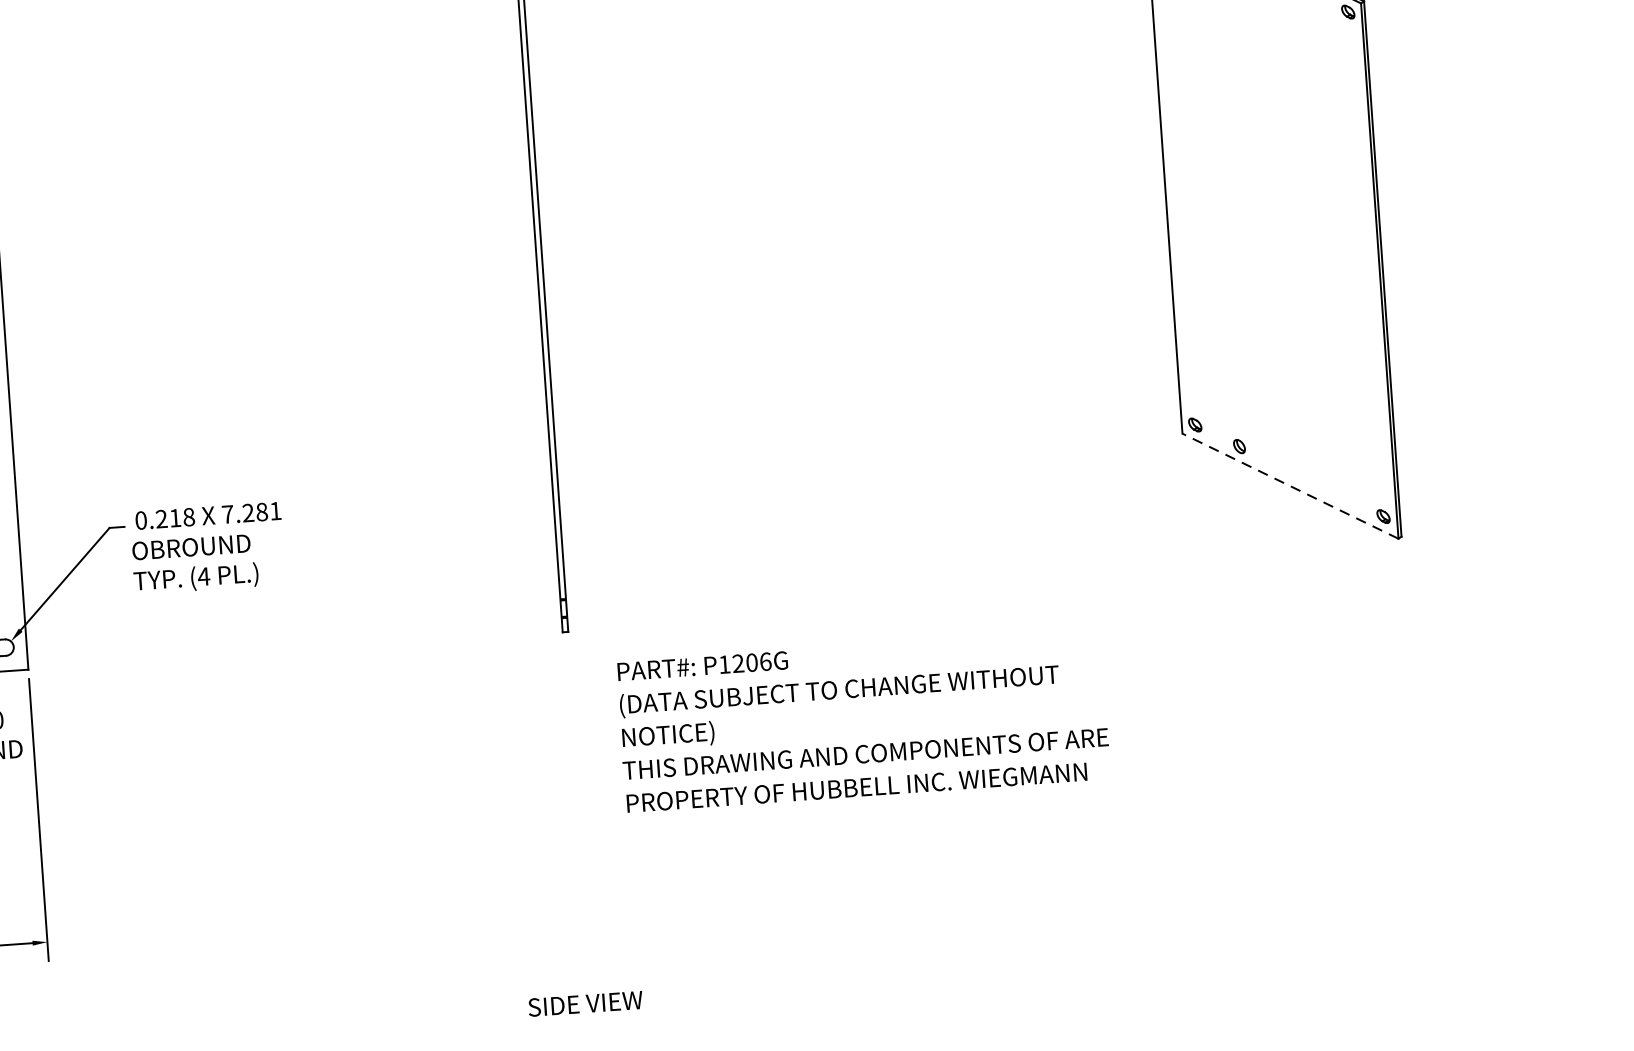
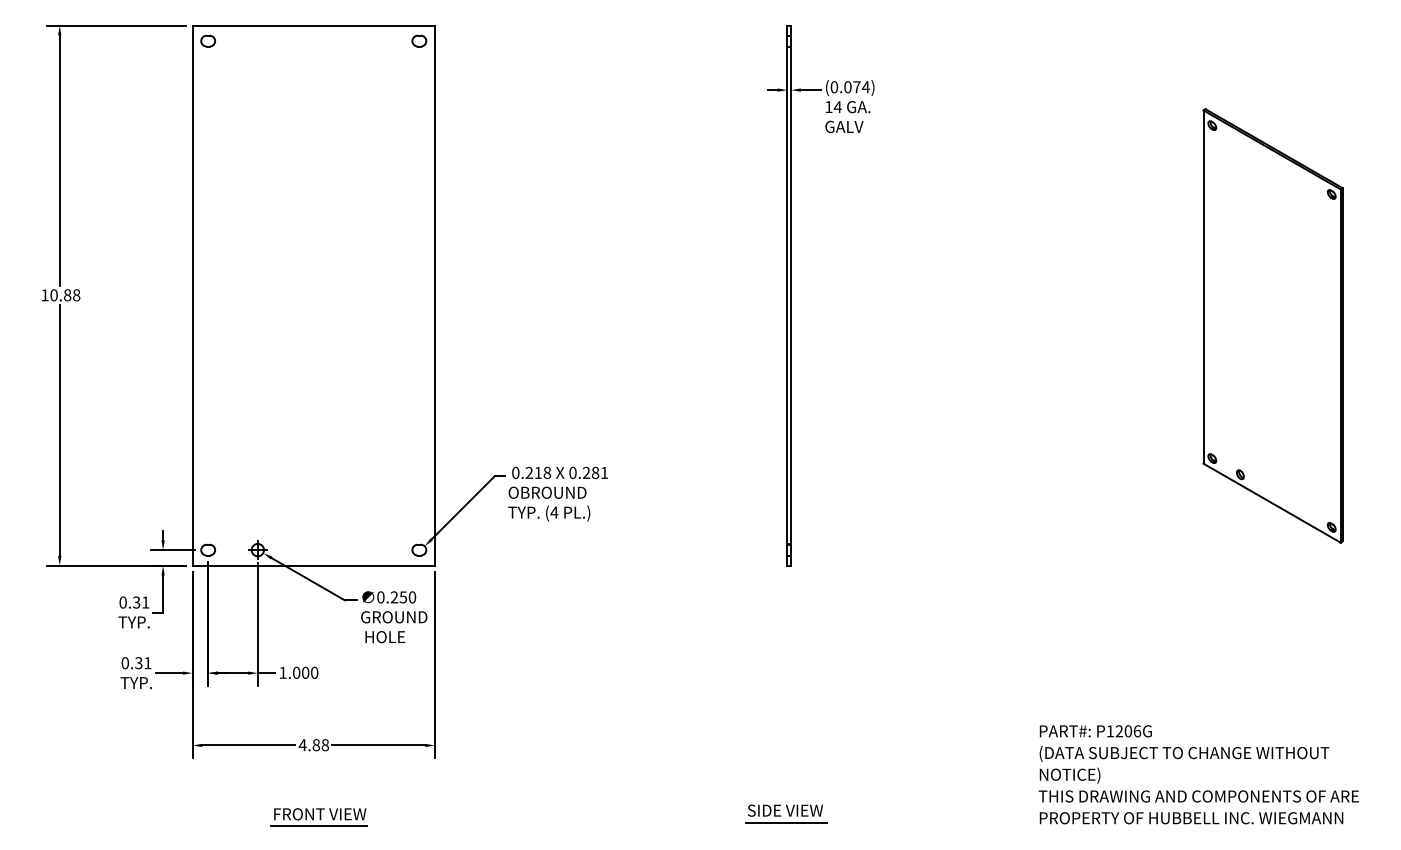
line: (1289, 485) -> (1271, 502), dashed -> solid
text: (227, 513) -> (572, 472), 7.281 -> 0.281
text: (862, 720) -> (1198, 774), moved
line: (588, 1021) -> (786, 822), added

